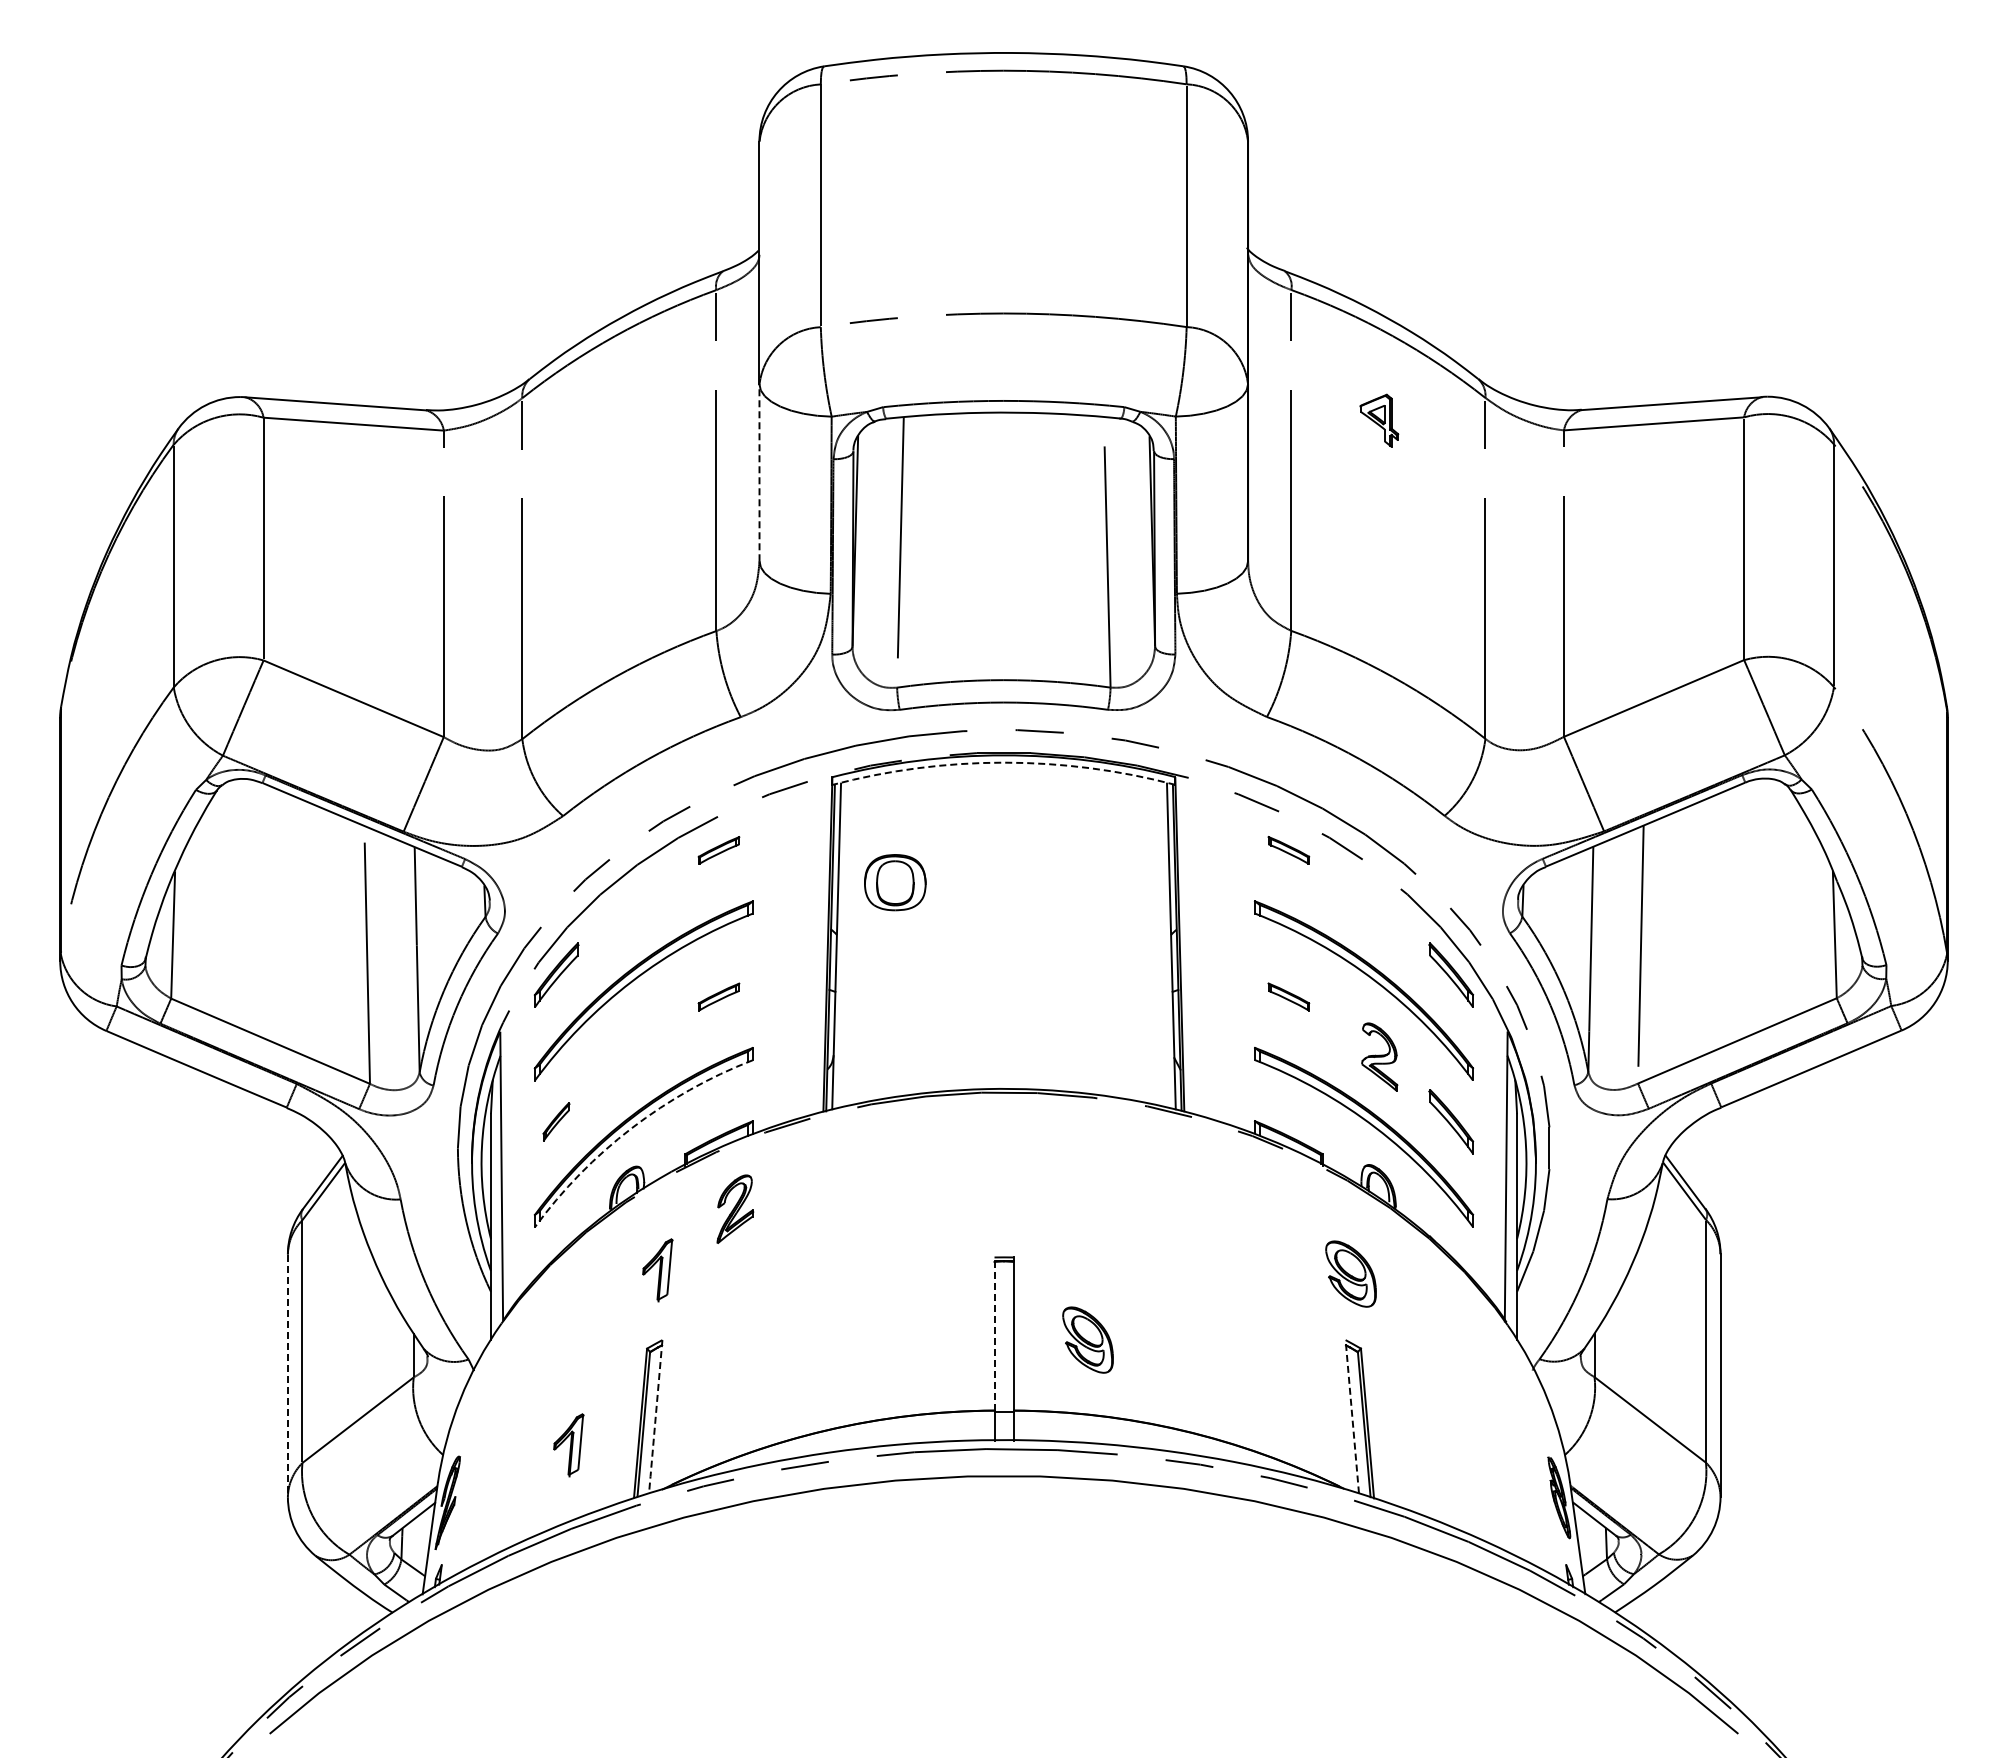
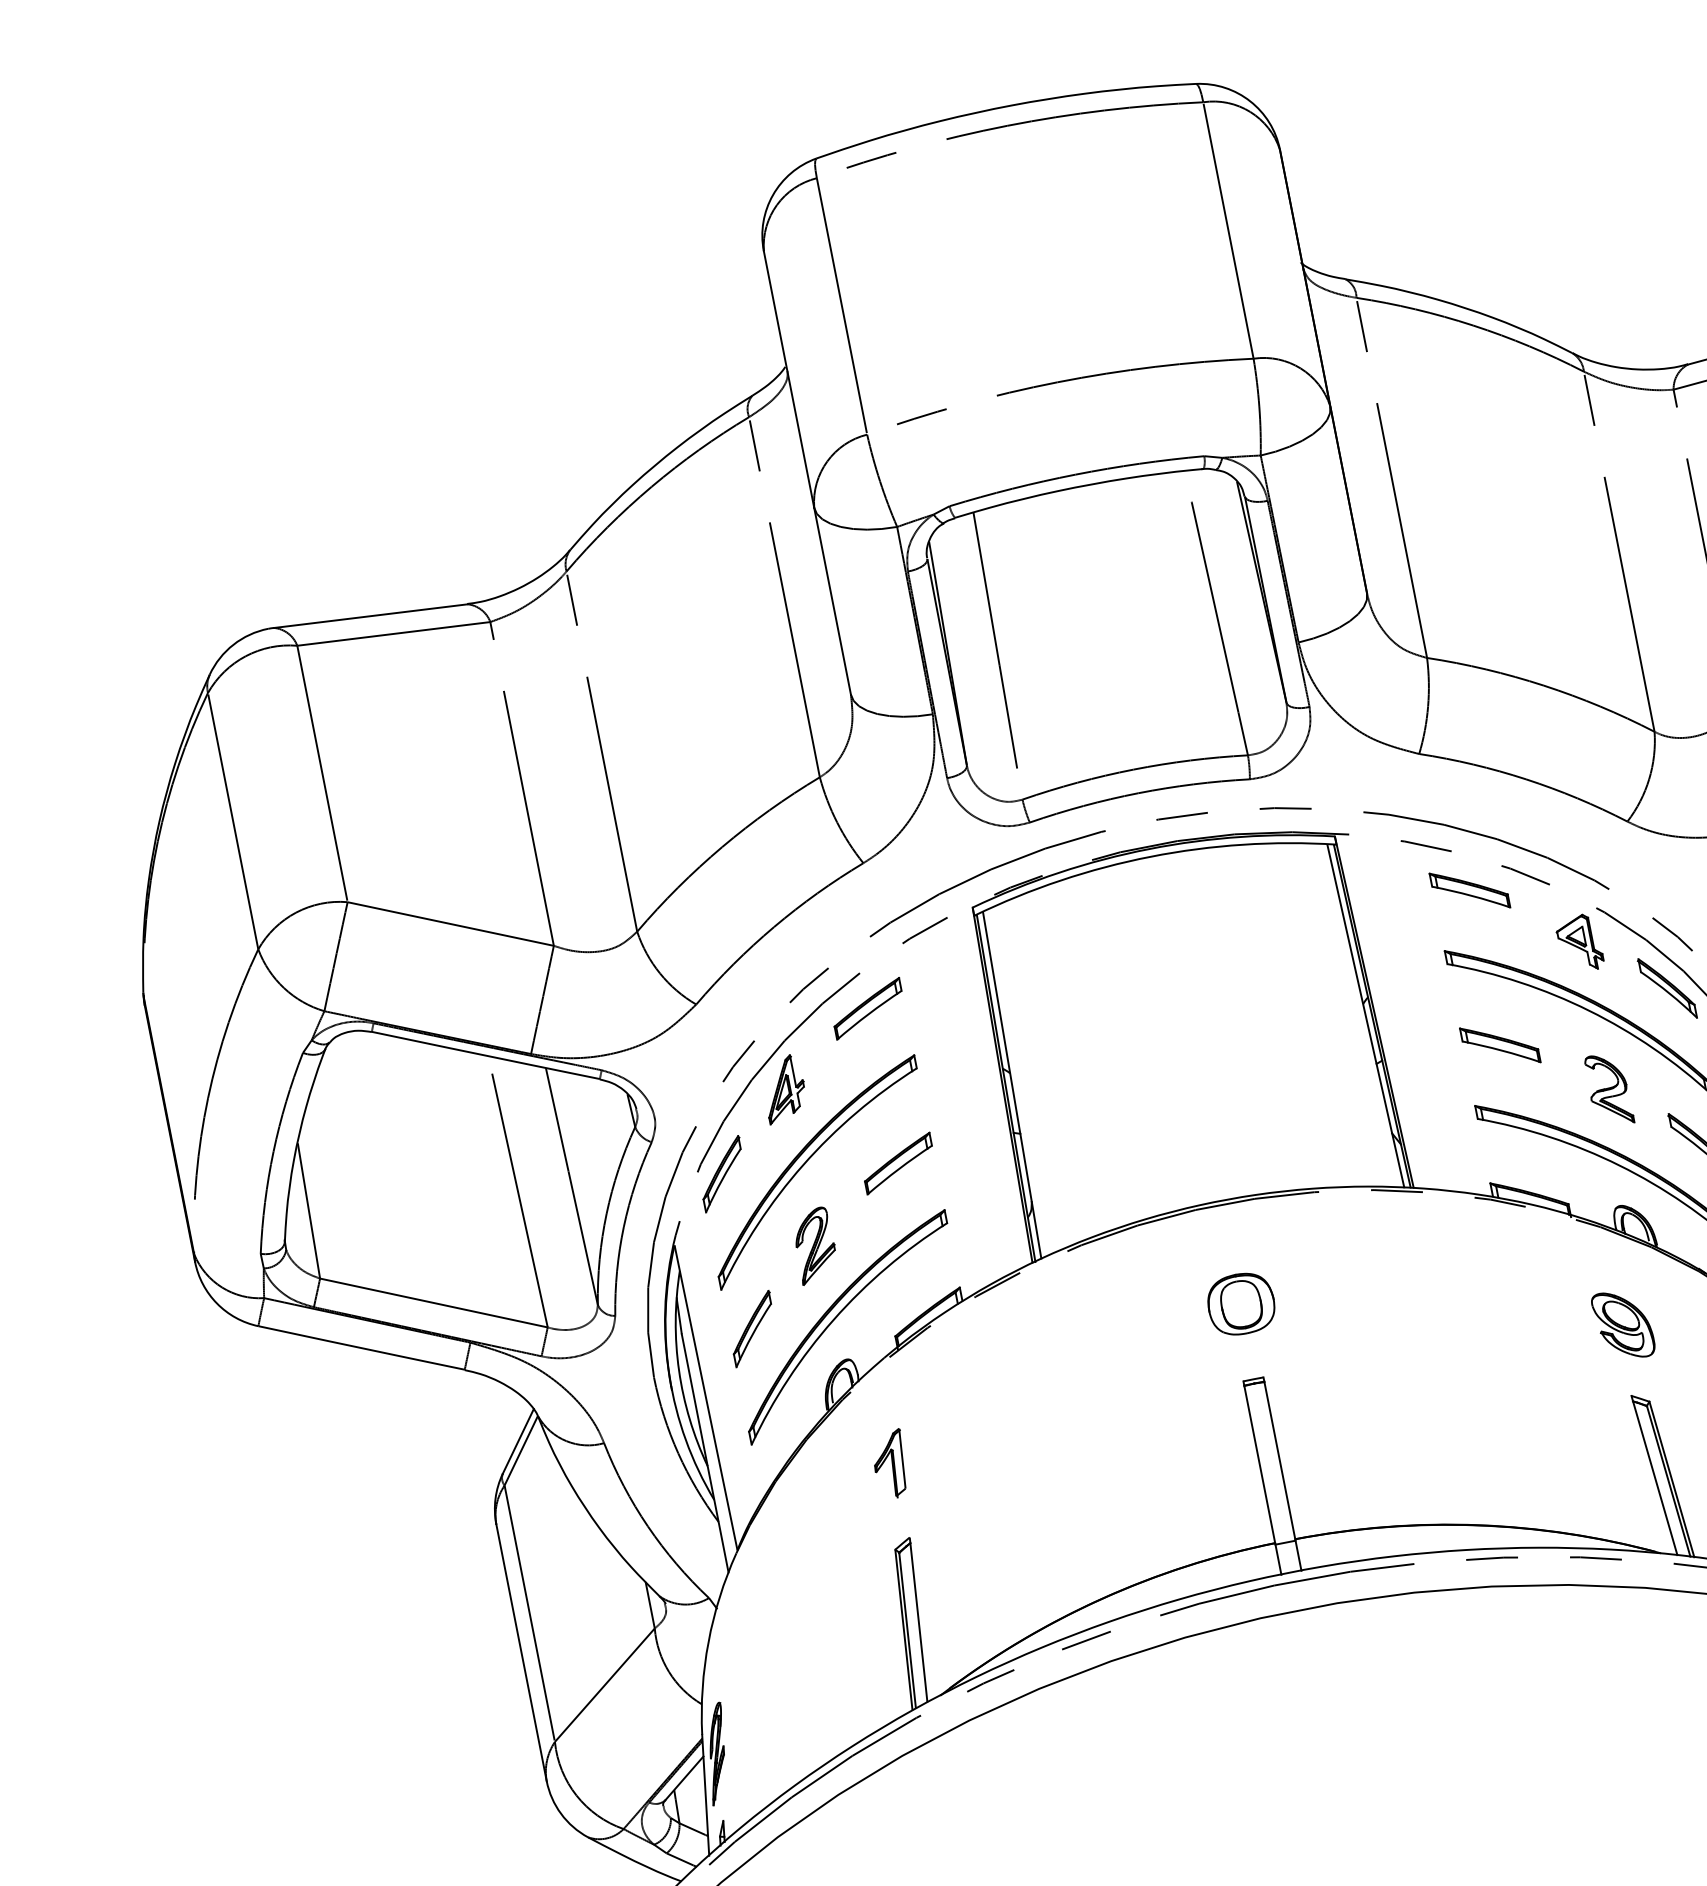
part: (1379, 420) -> (1579, 943), moved
line: (759, 472) -> (832, 600), dashed -> solid
arc: (1003, 762) -> (1150, 856), dashed -> solid
part: (718, 850) -> (867, 1008), size x1.67
part: (1288, 850) -> (1469, 890), size x1.67
part: (895, 882) -> (1241, 1303), moved
part: (628, 908) -> (784, 1088), added
part: (718, 996) -> (897, 1162), size x1.67
part: (1288, 996) -> (1499, 1044), size x1.67
part: (556, 1121) -> (752, 1328), size x1.67
arc: (631, 1128) -> (833, 1320), dashed -> solid
part: (735, 1208) -> (815, 1244), moved
line: (994, 1334) -> (1259, 1462), dashed -> solid
part: (1087, 1339) -> (1358, 1448), removed
line: (287, 1376) -> (521, 1653), dashed -> solid
line: (1352, 1416) -> (1654, 1475), dashed -> solid
line: (655, 1417) -> (918, 1620), dashed -> solid
part: (568, 1445) -> (832, 1668), removed

